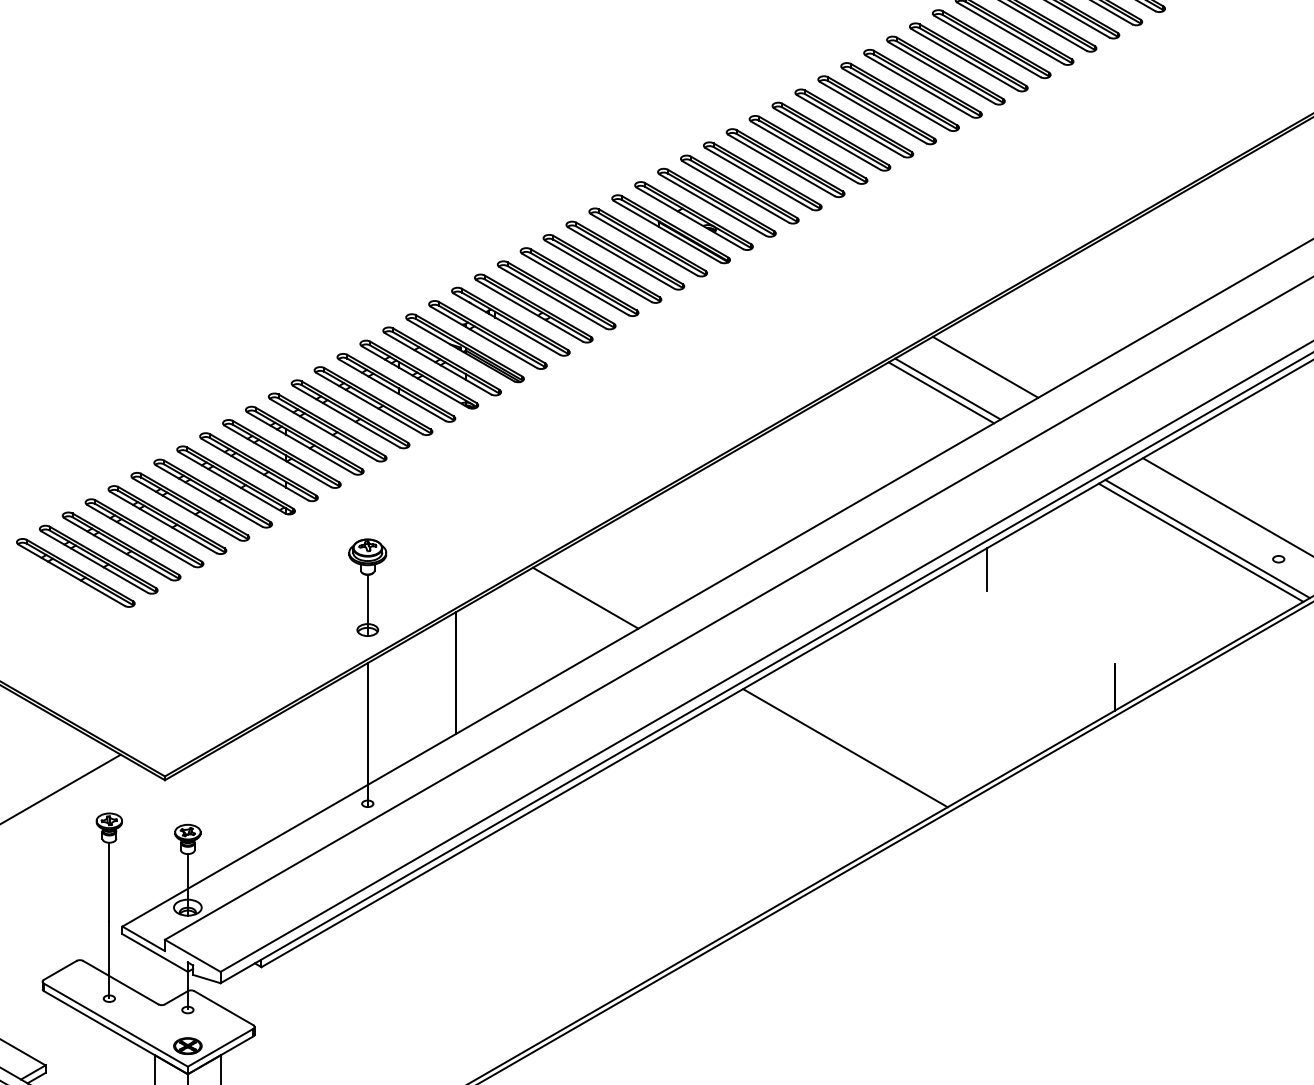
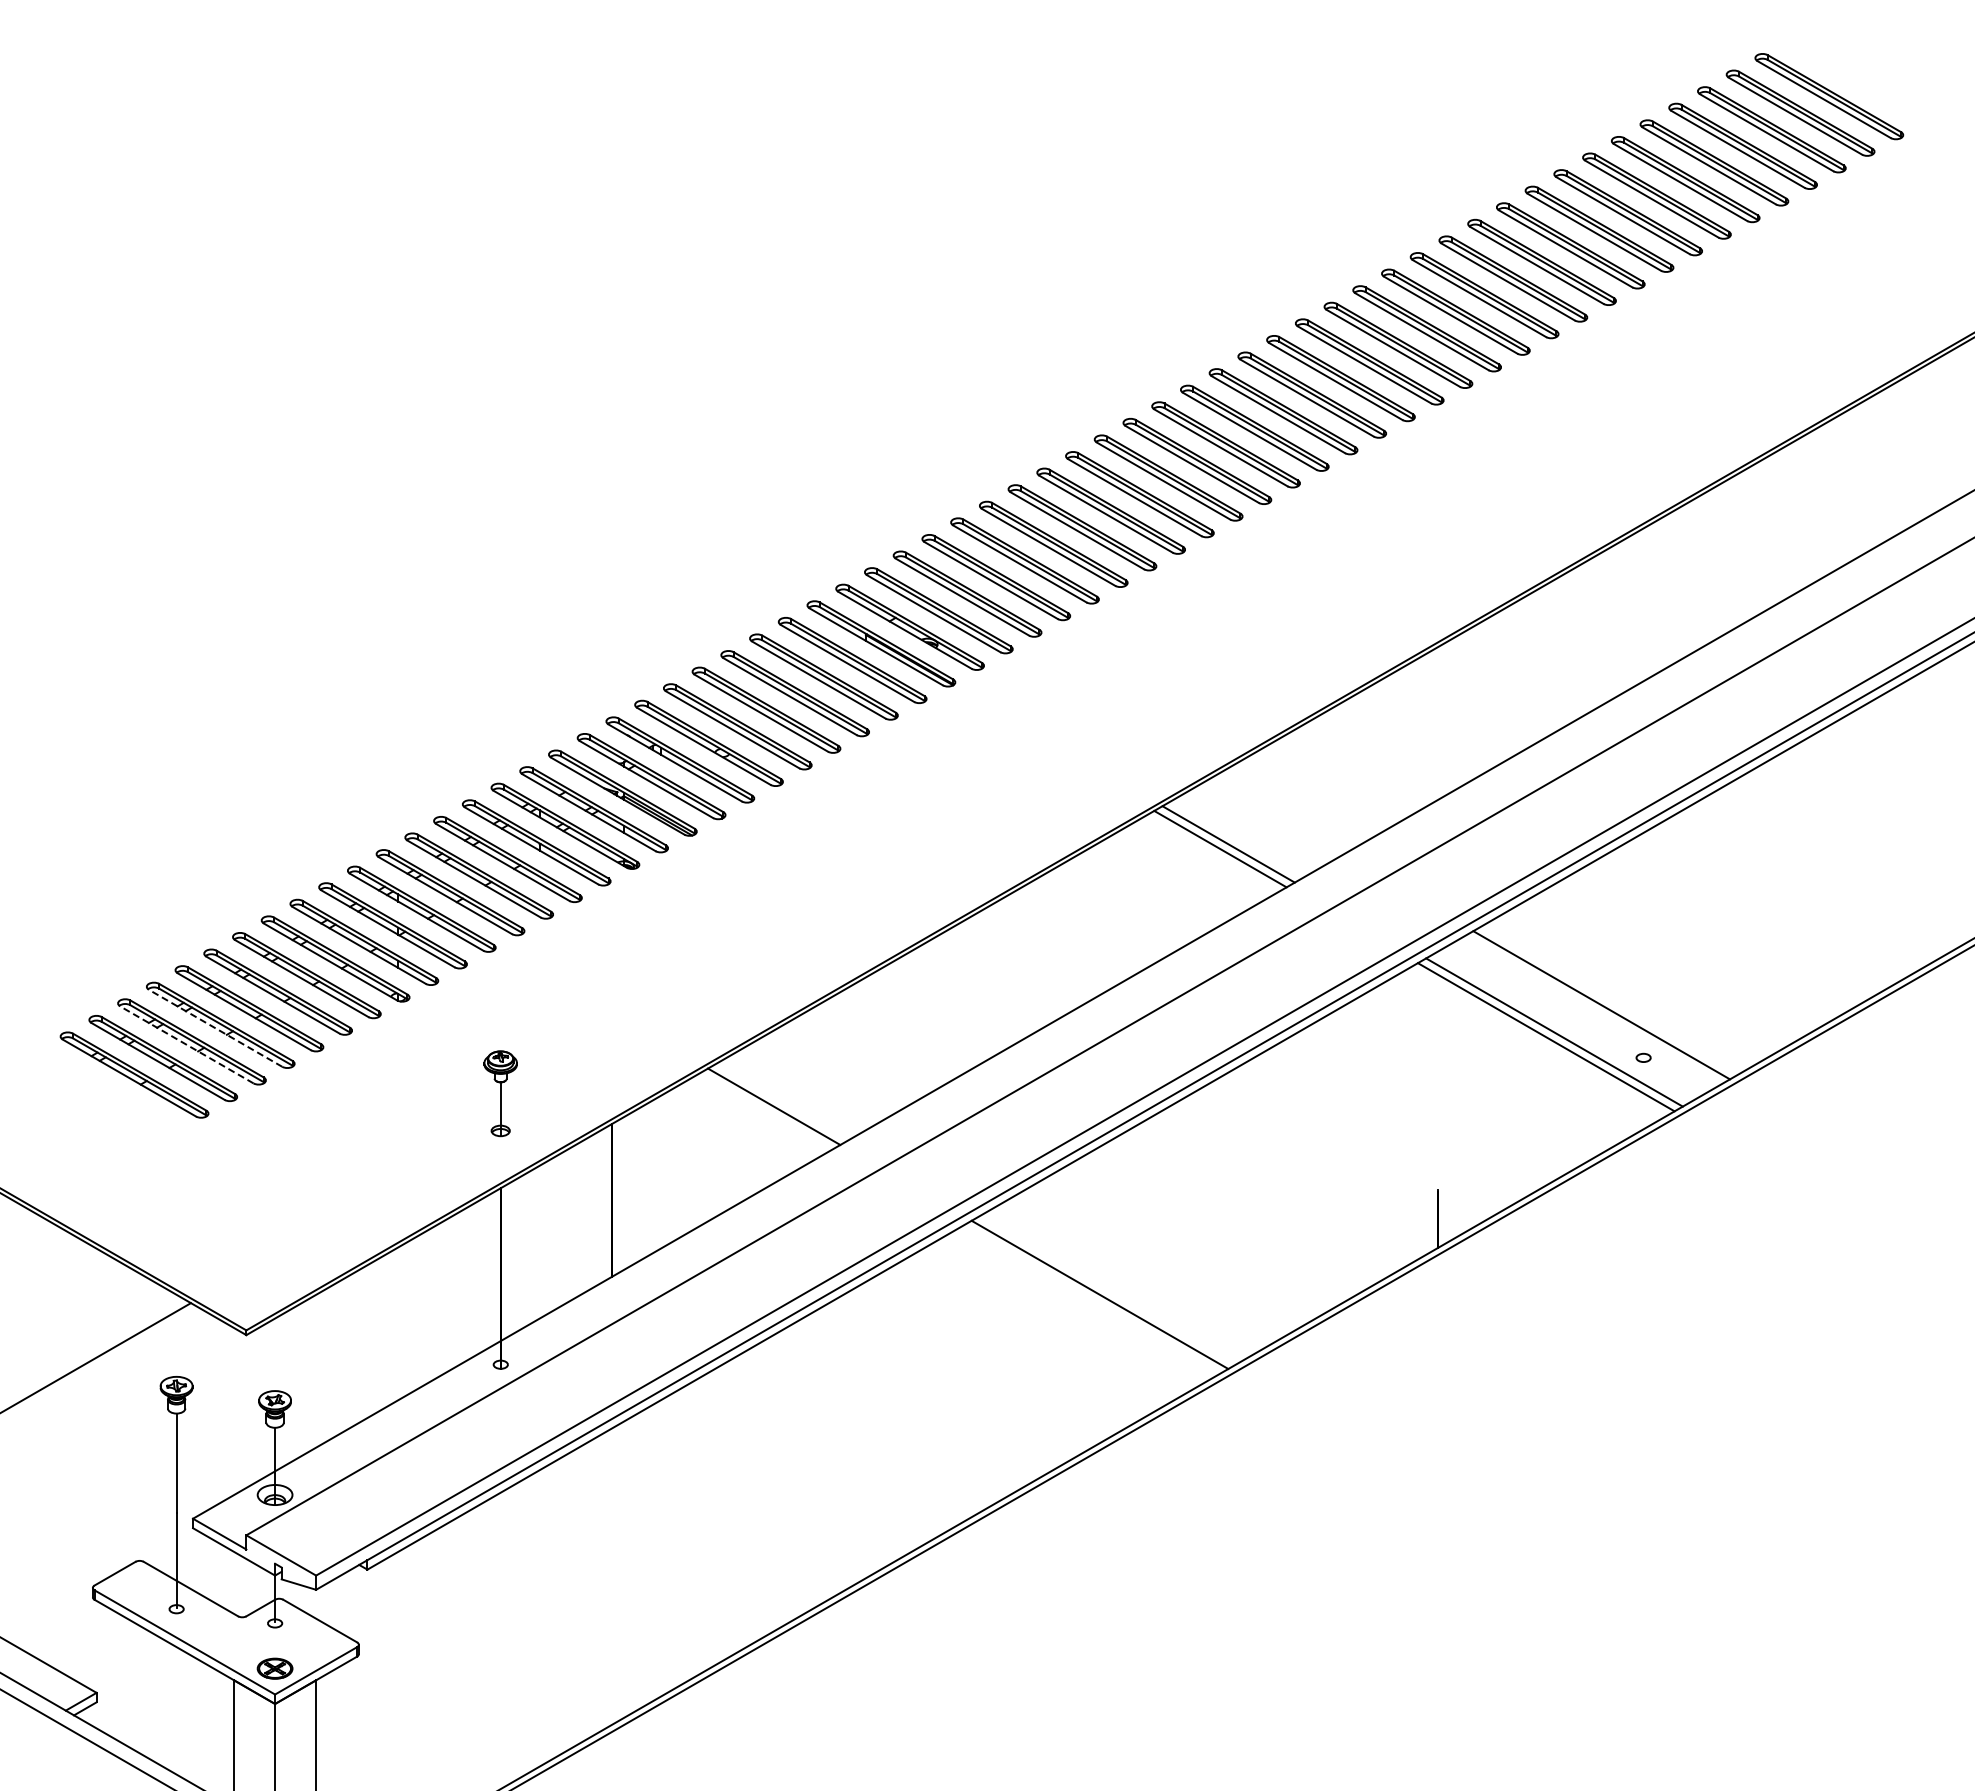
line: (985, 366) -> (1275, 816), removed
line: (140, 535) -> (215, 1028), solid -> dashed
line: (117, 548) -> (186, 1044), solid -> dashed
line: (987, 569) -> (1278, 1070), removed
part: (367, 587) -> (500, 1093), size x0.7

